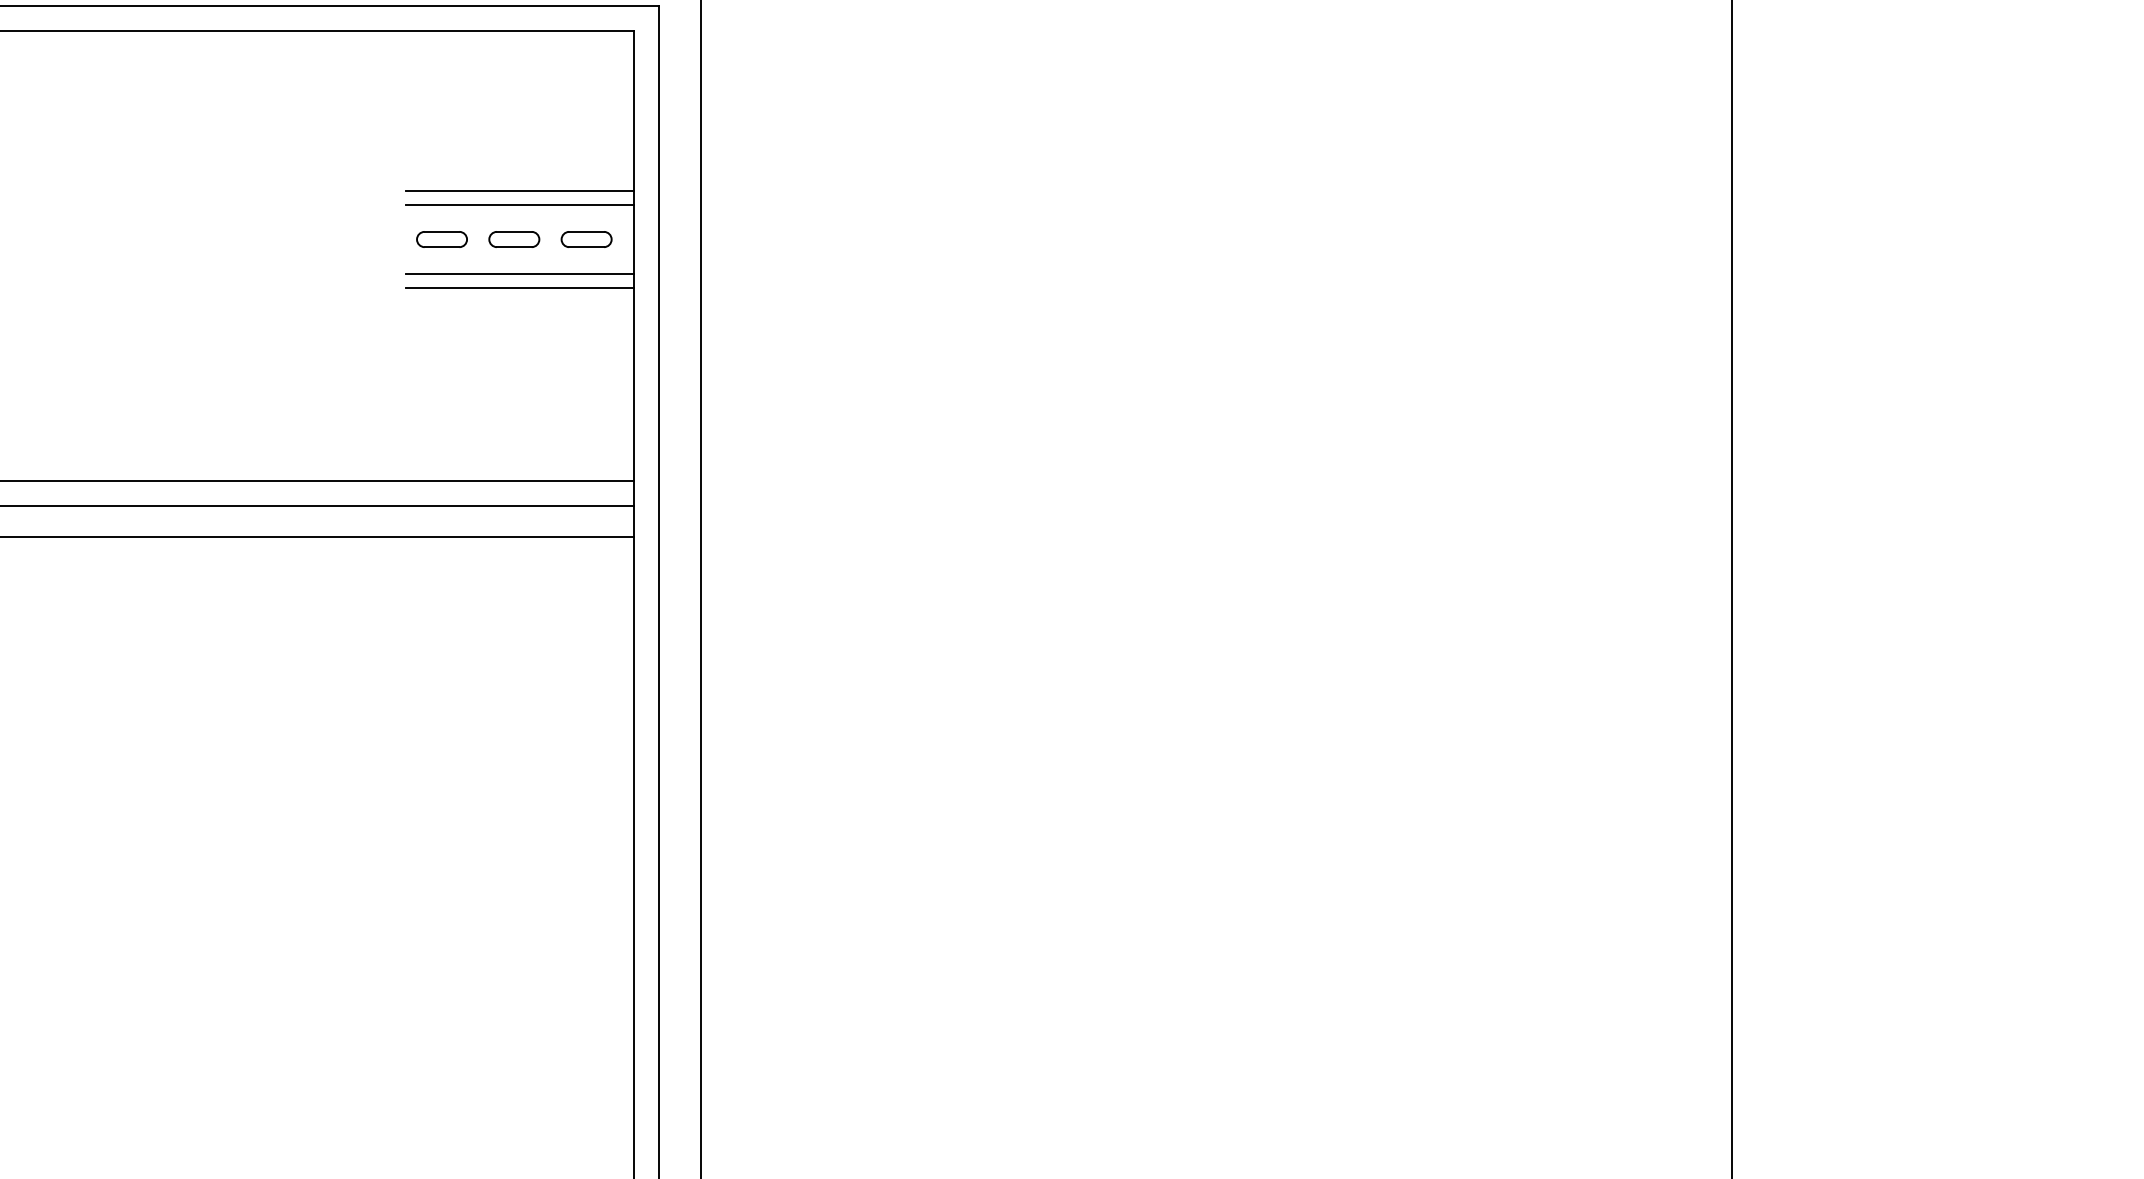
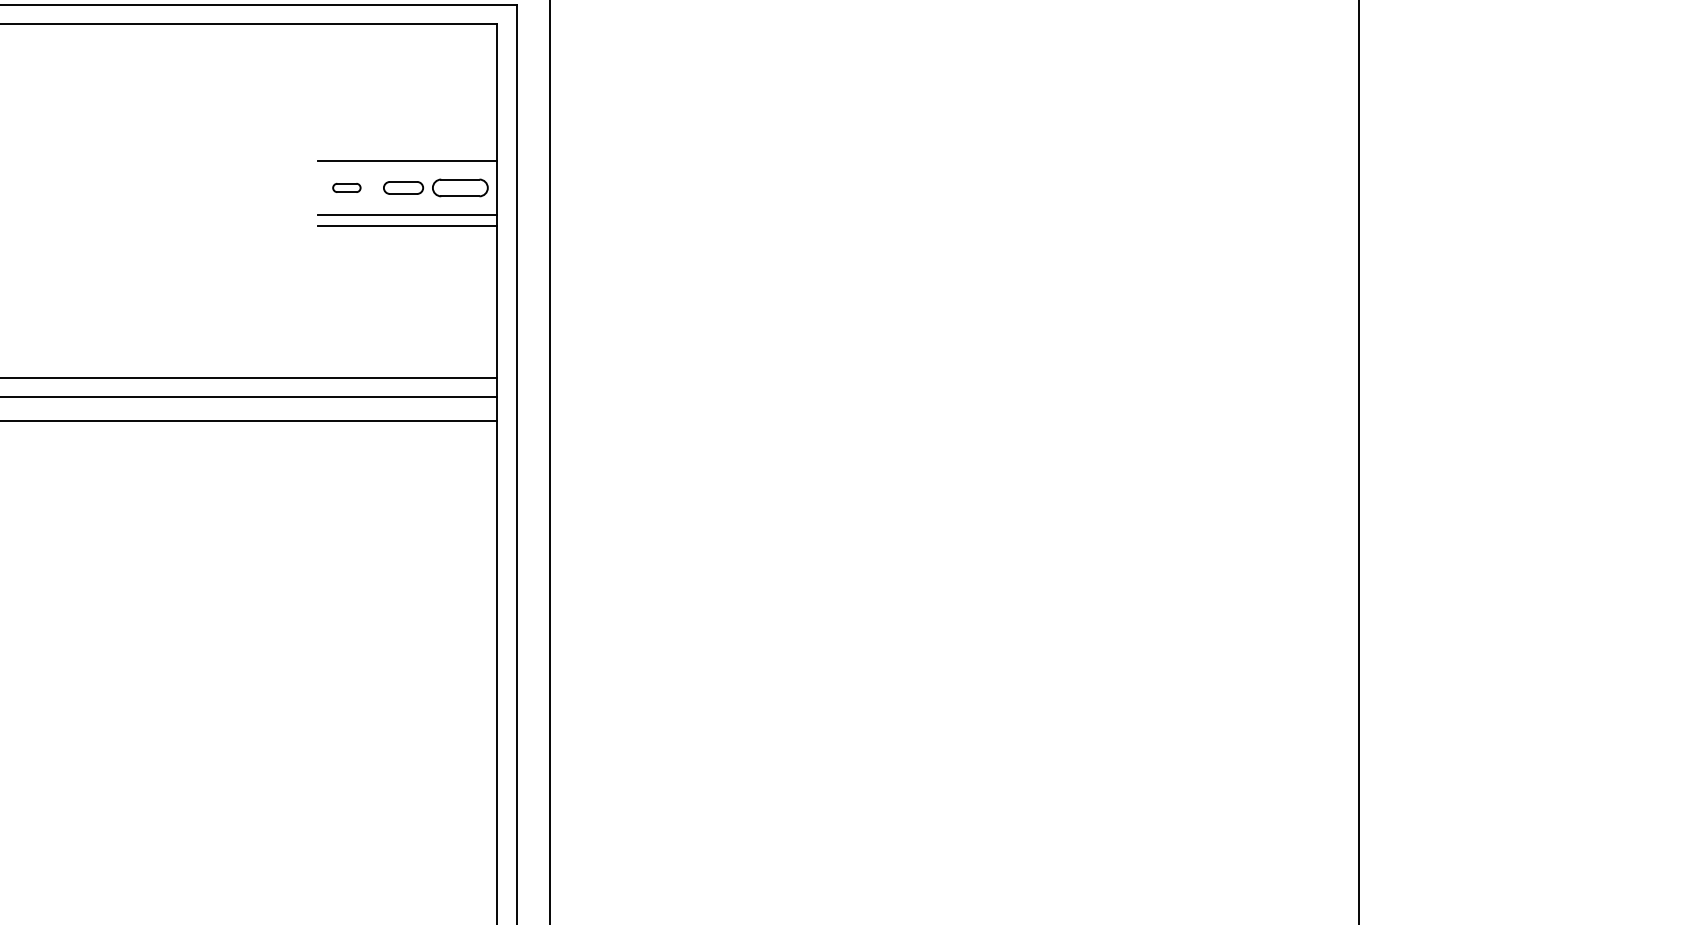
line: (519, 190) -> (407, 149), removed
part: (441, 238) -> (346, 187), size x0.7
part: (585, 238) -> (459, 187), size x1.4

